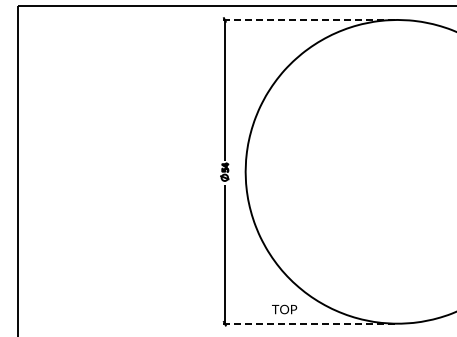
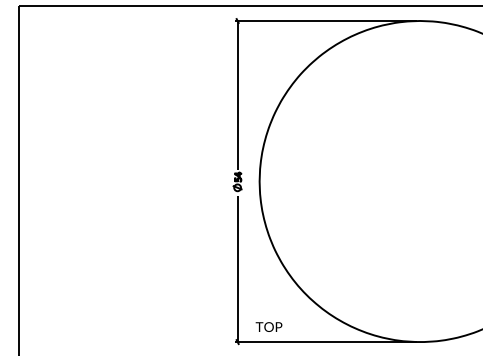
line: (308, 19) -> (326, 20), dashed -> solid
text: (284, 309) -> (268, 327), moved
line: (308, 323) -> (326, 341), dashed -> solid

